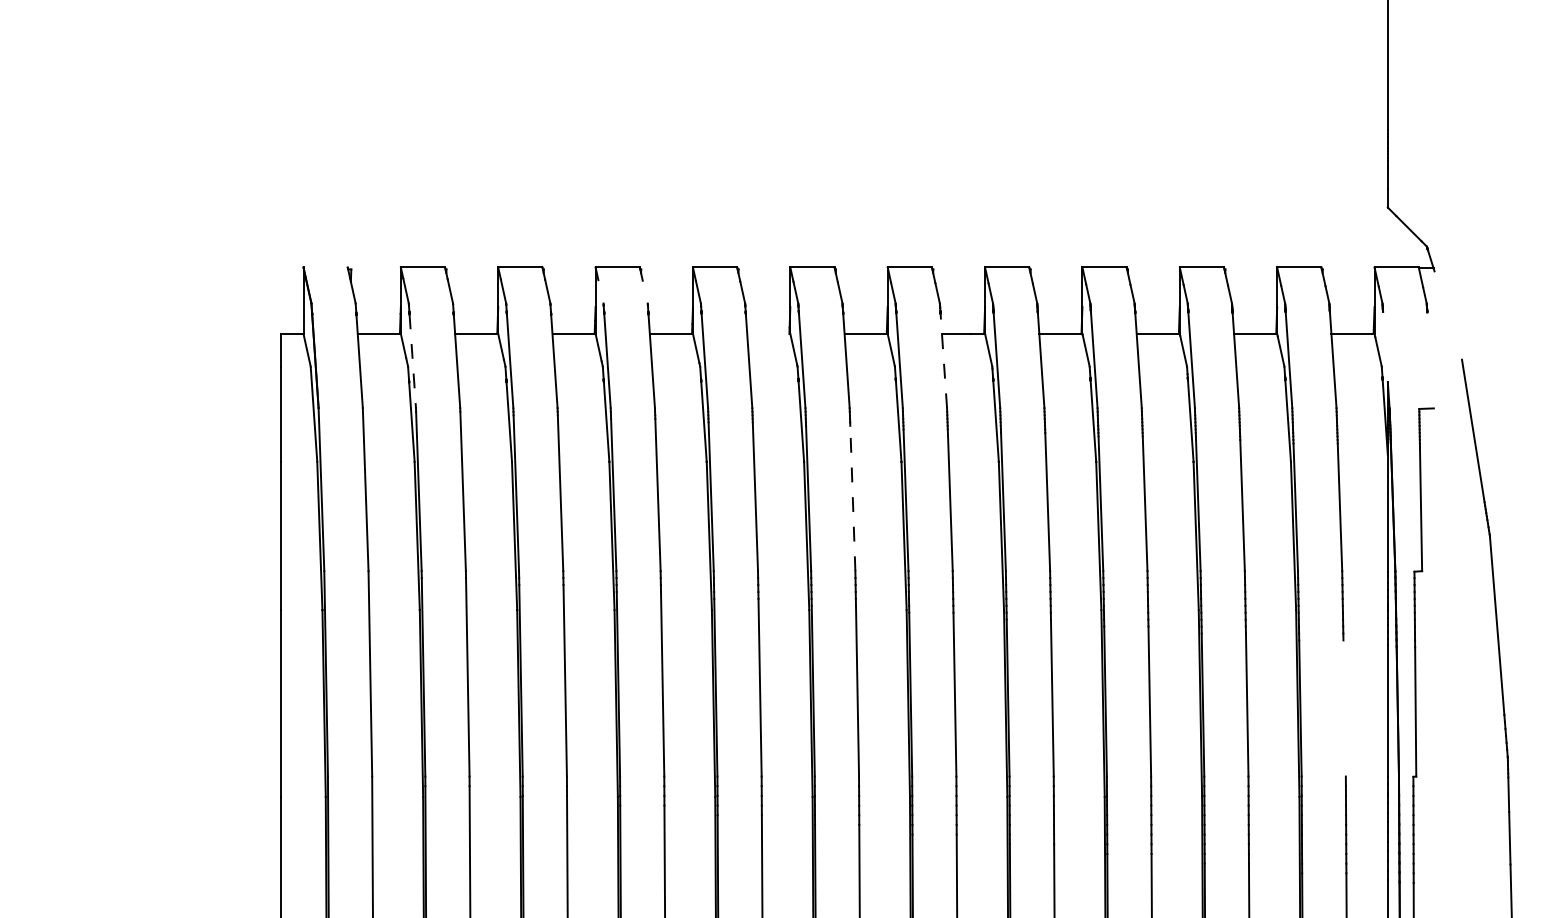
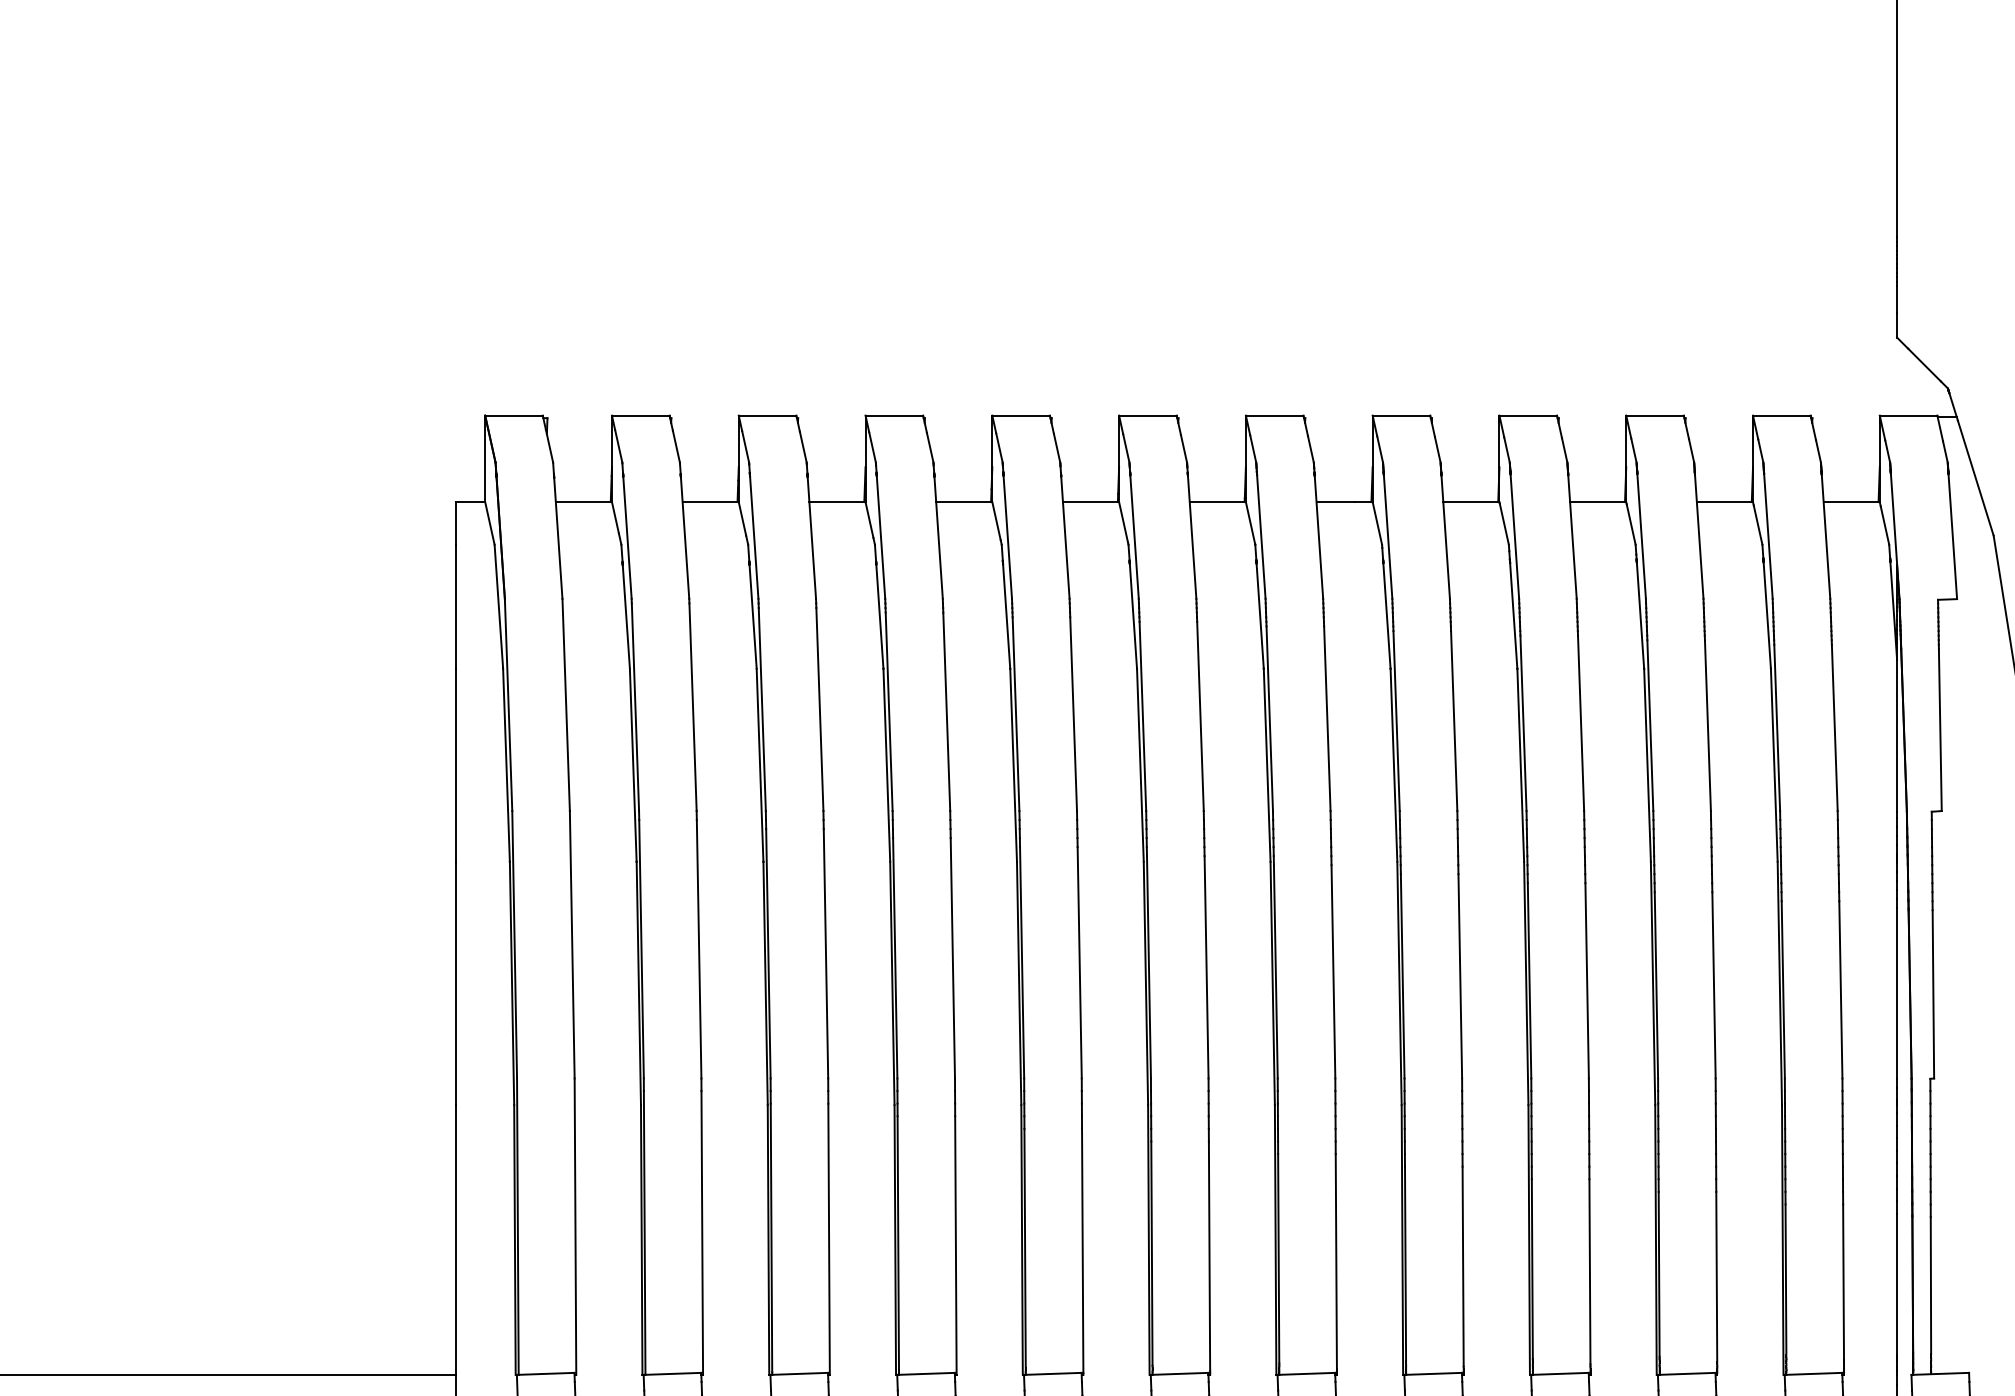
line: (325, 267) -> (513, 415), added
line: (600, 291) -> (872, 447), added
line: (644, 291) -> (929, 447), added
line: (1448, 315) -> (1975, 477), added
line: (768, 334) -> (1090, 502), added
line: (1385, 359) -> (1894, 535), added
line: (1430, 360) -> (1952, 536), added
line: (412, 361) -> (627, 538), dashed -> solid
line: (943, 361) -> (1318, 537), dashed -> solid
line: (852, 498) -> (1200, 716), dashed -> solid
line: (1344, 708) -> (1840, 989), added

